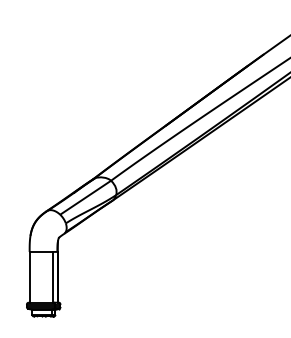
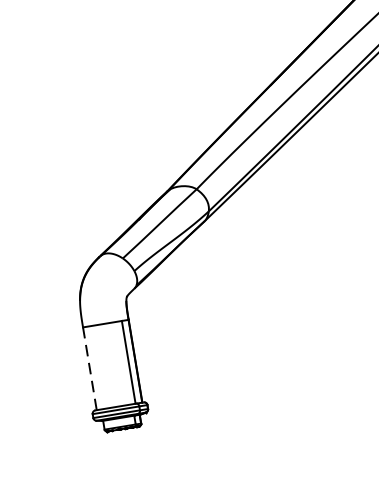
line: (29, 276) -> (89, 367), solid -> dashed

